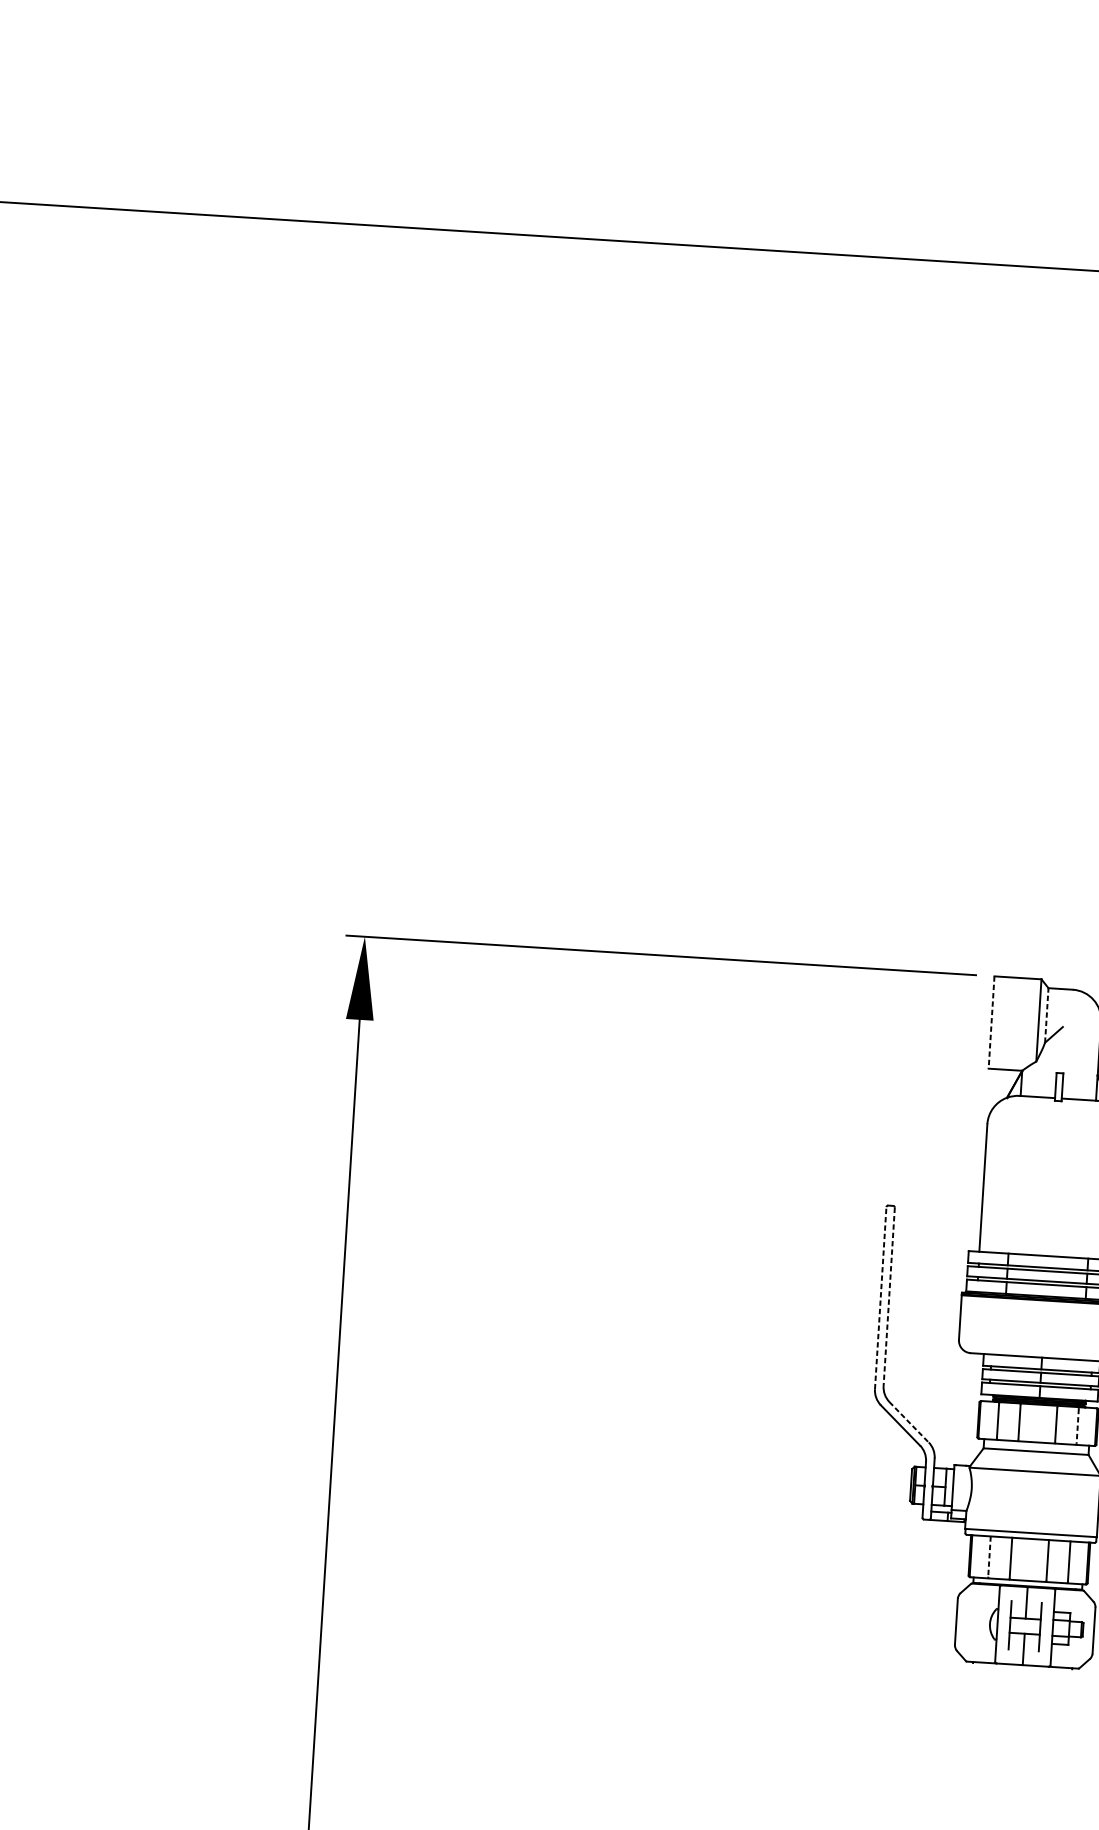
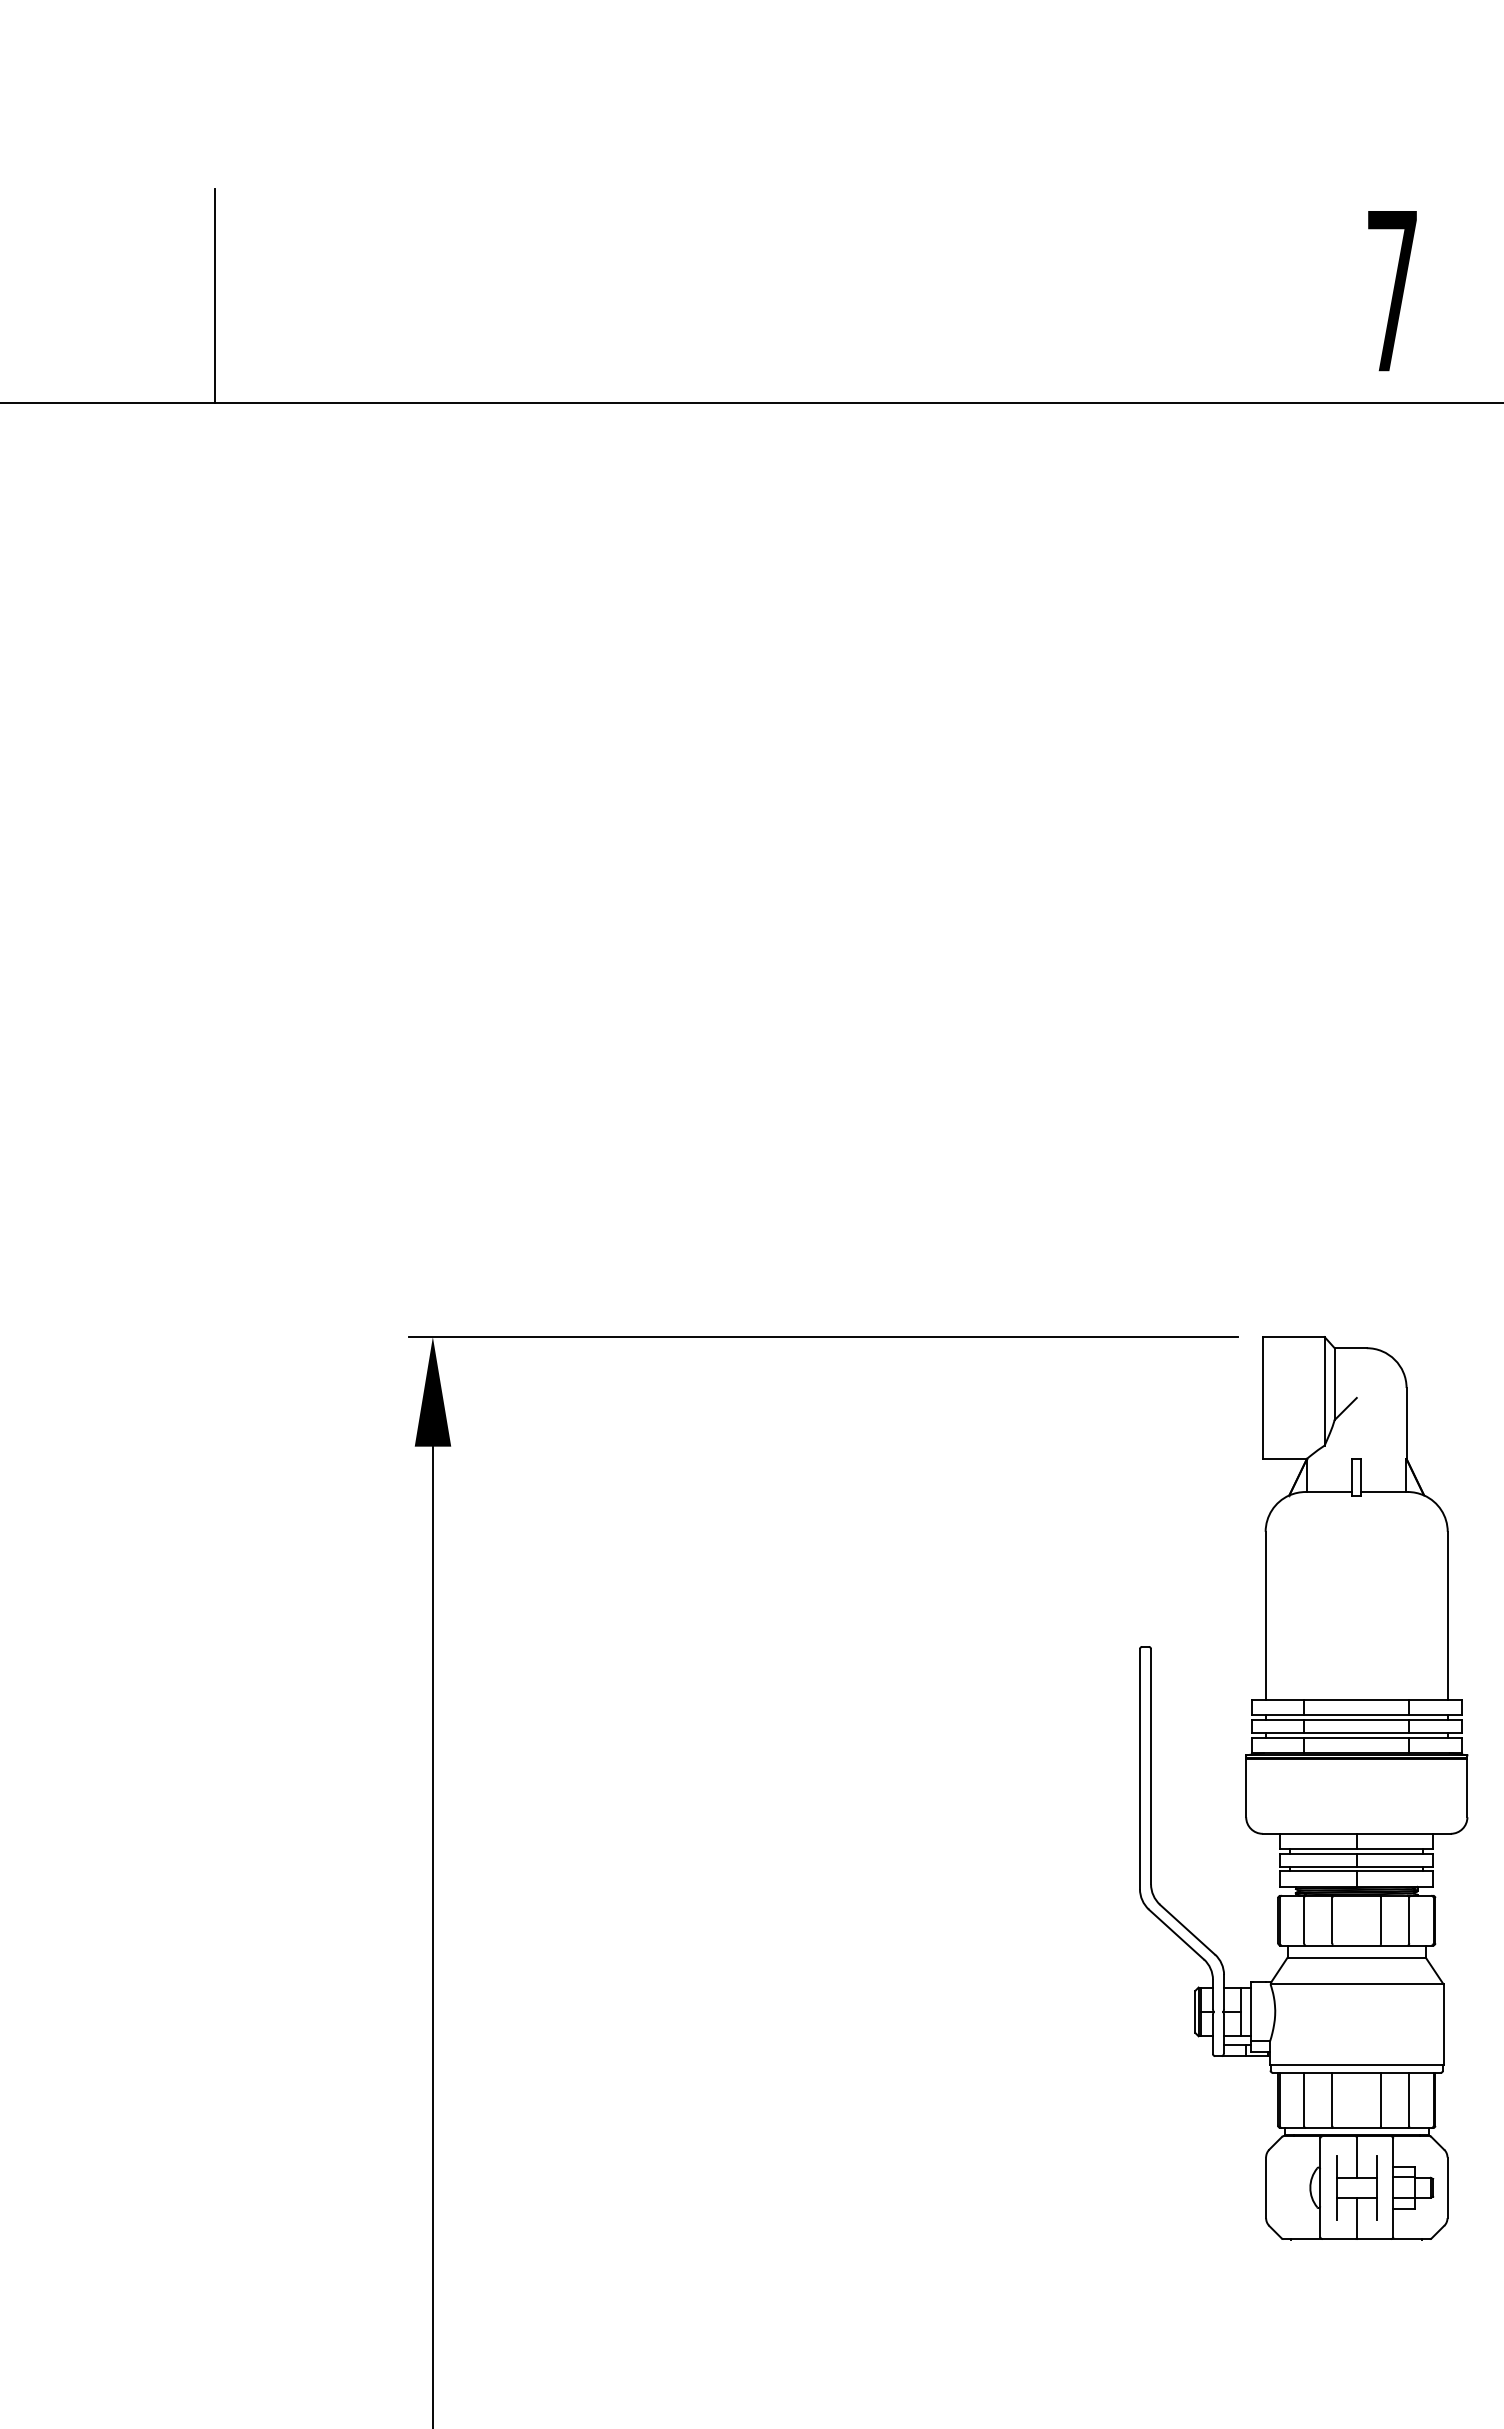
line: (248, 136) -> (214, 295), added
line: (1046, 1015) -> (1334, 1384), dashed -> solid
line: (991, 1022) -> (1262, 1397), dashed -> solid
line: (889, 1296) -> (1151, 1766), dashed -> solid
line: (880, 1297) -> (1139, 1768), dashed -> solid
line: (909, 1422) -> (1187, 1929), dashed -> solid
line: (1077, 1425) -> (1409, 1920), dashed -> solid
line: (989, 1556) -> (1304, 2099), dashed -> solid

